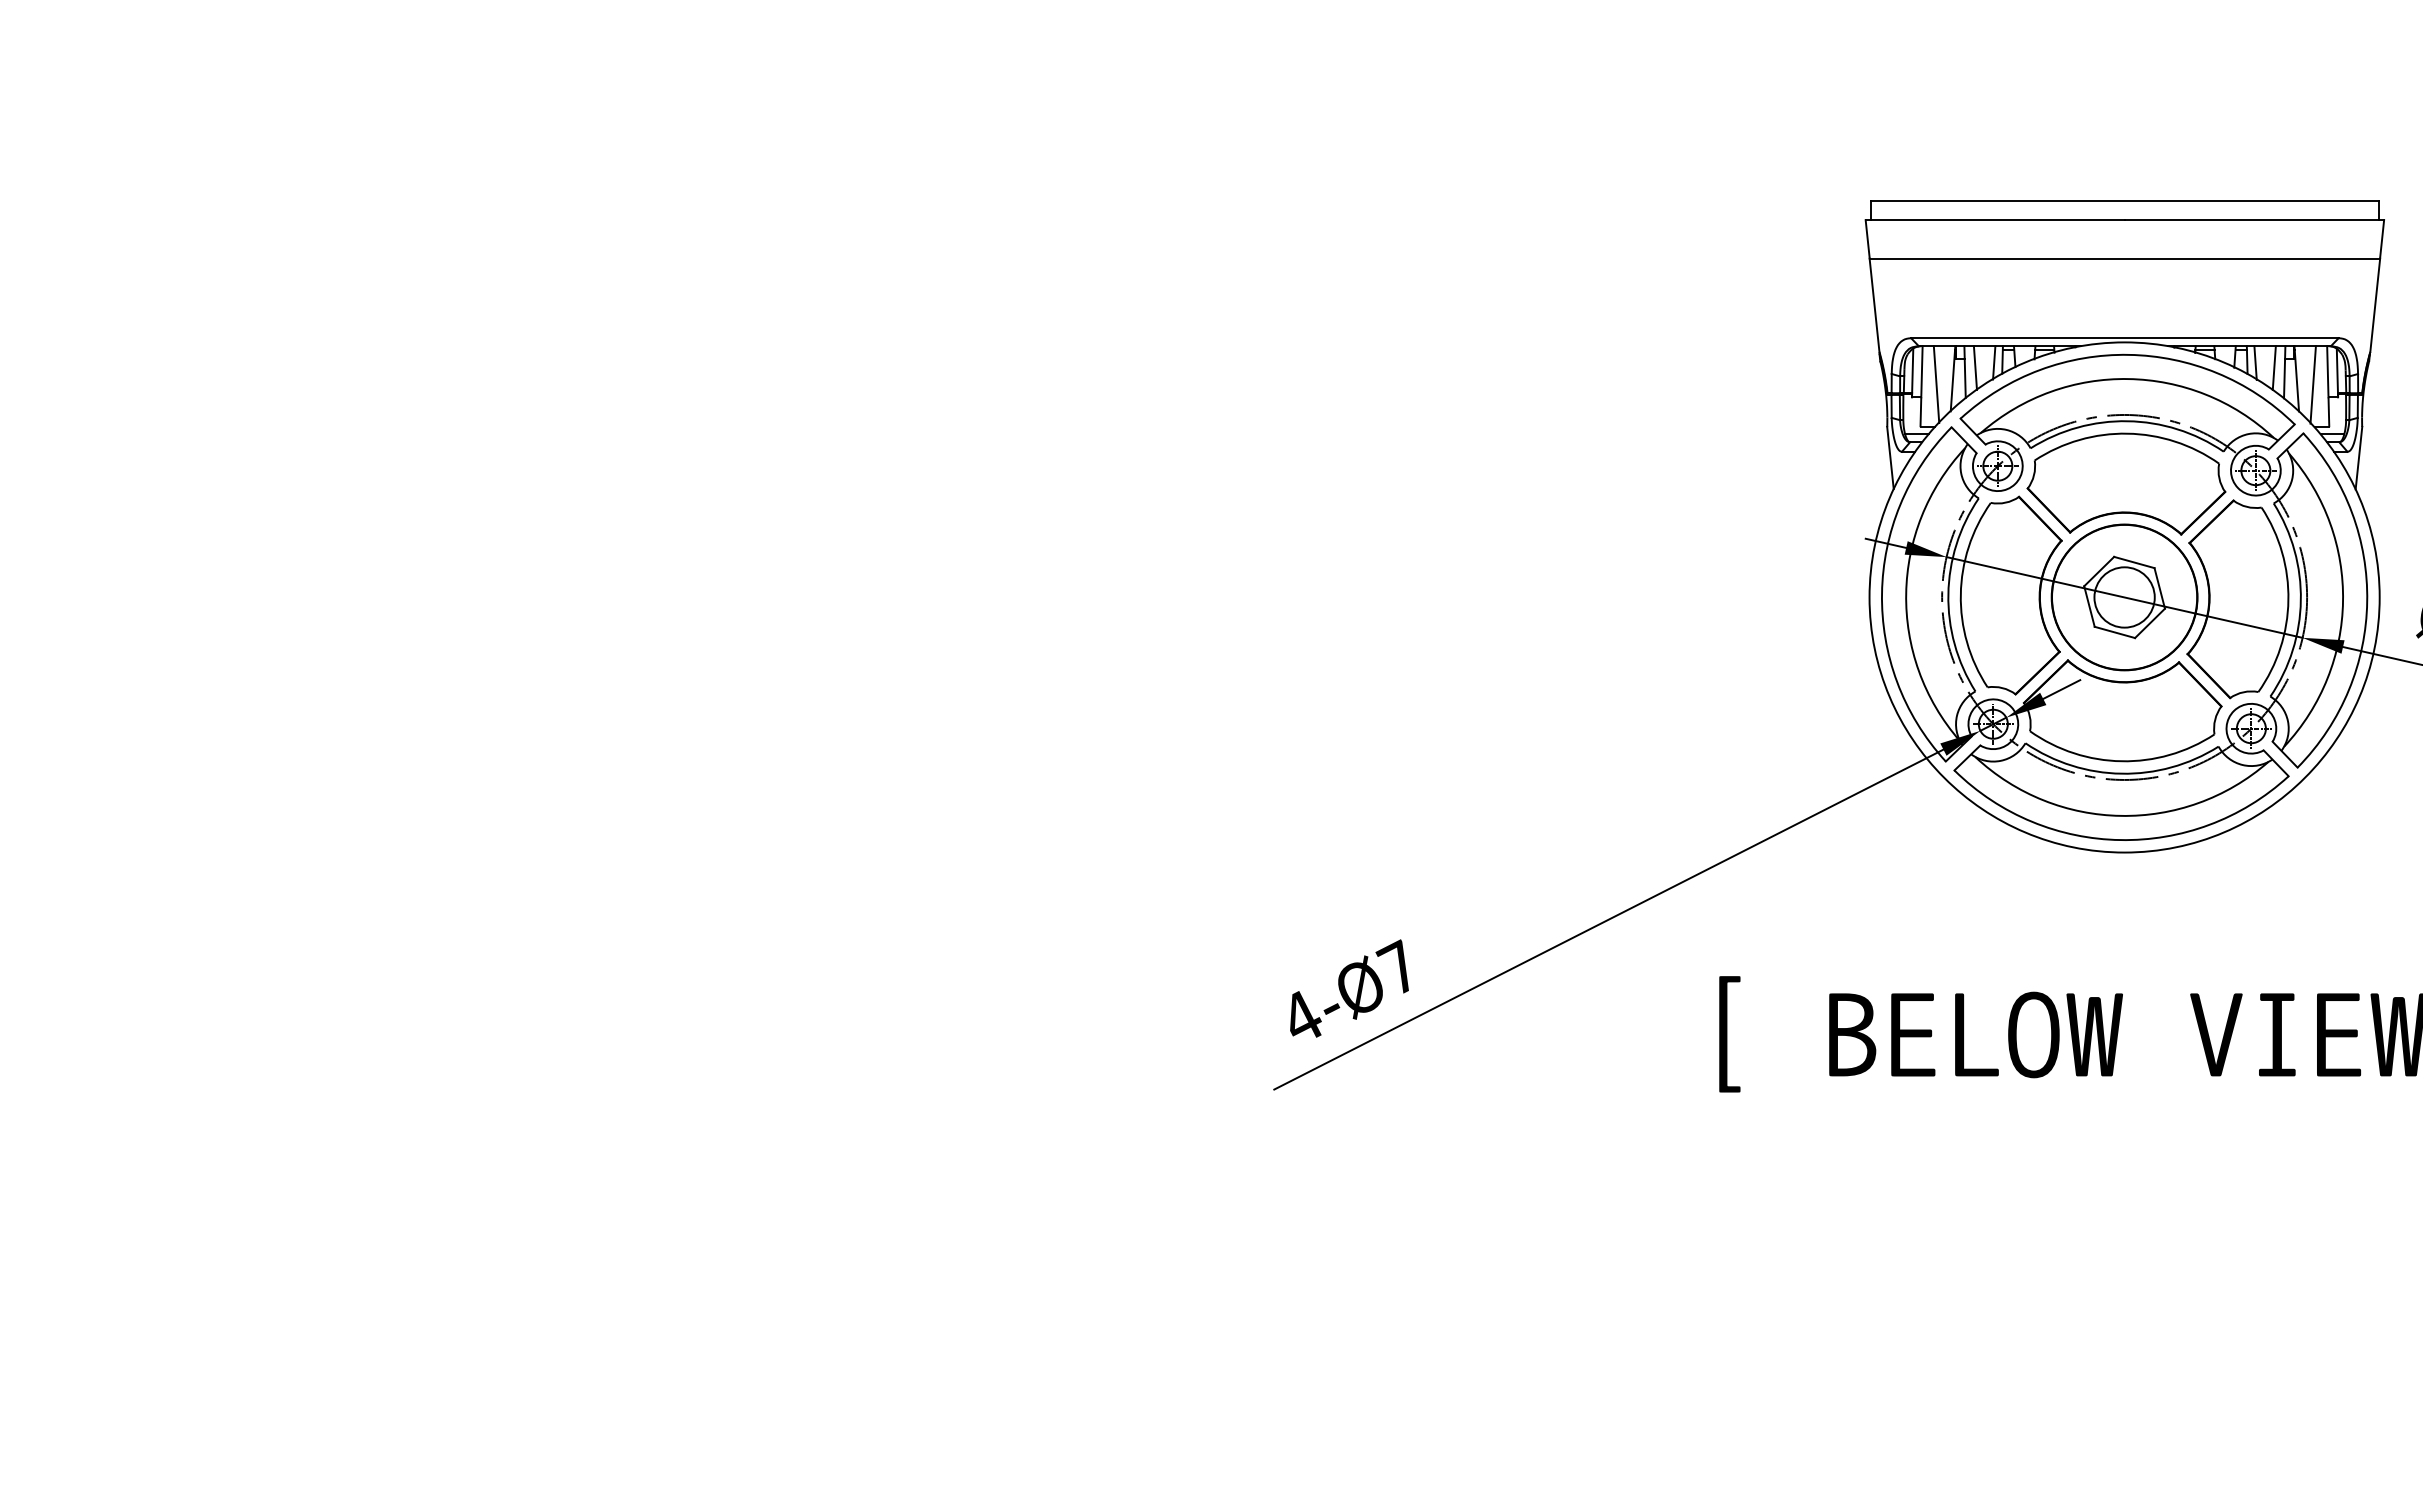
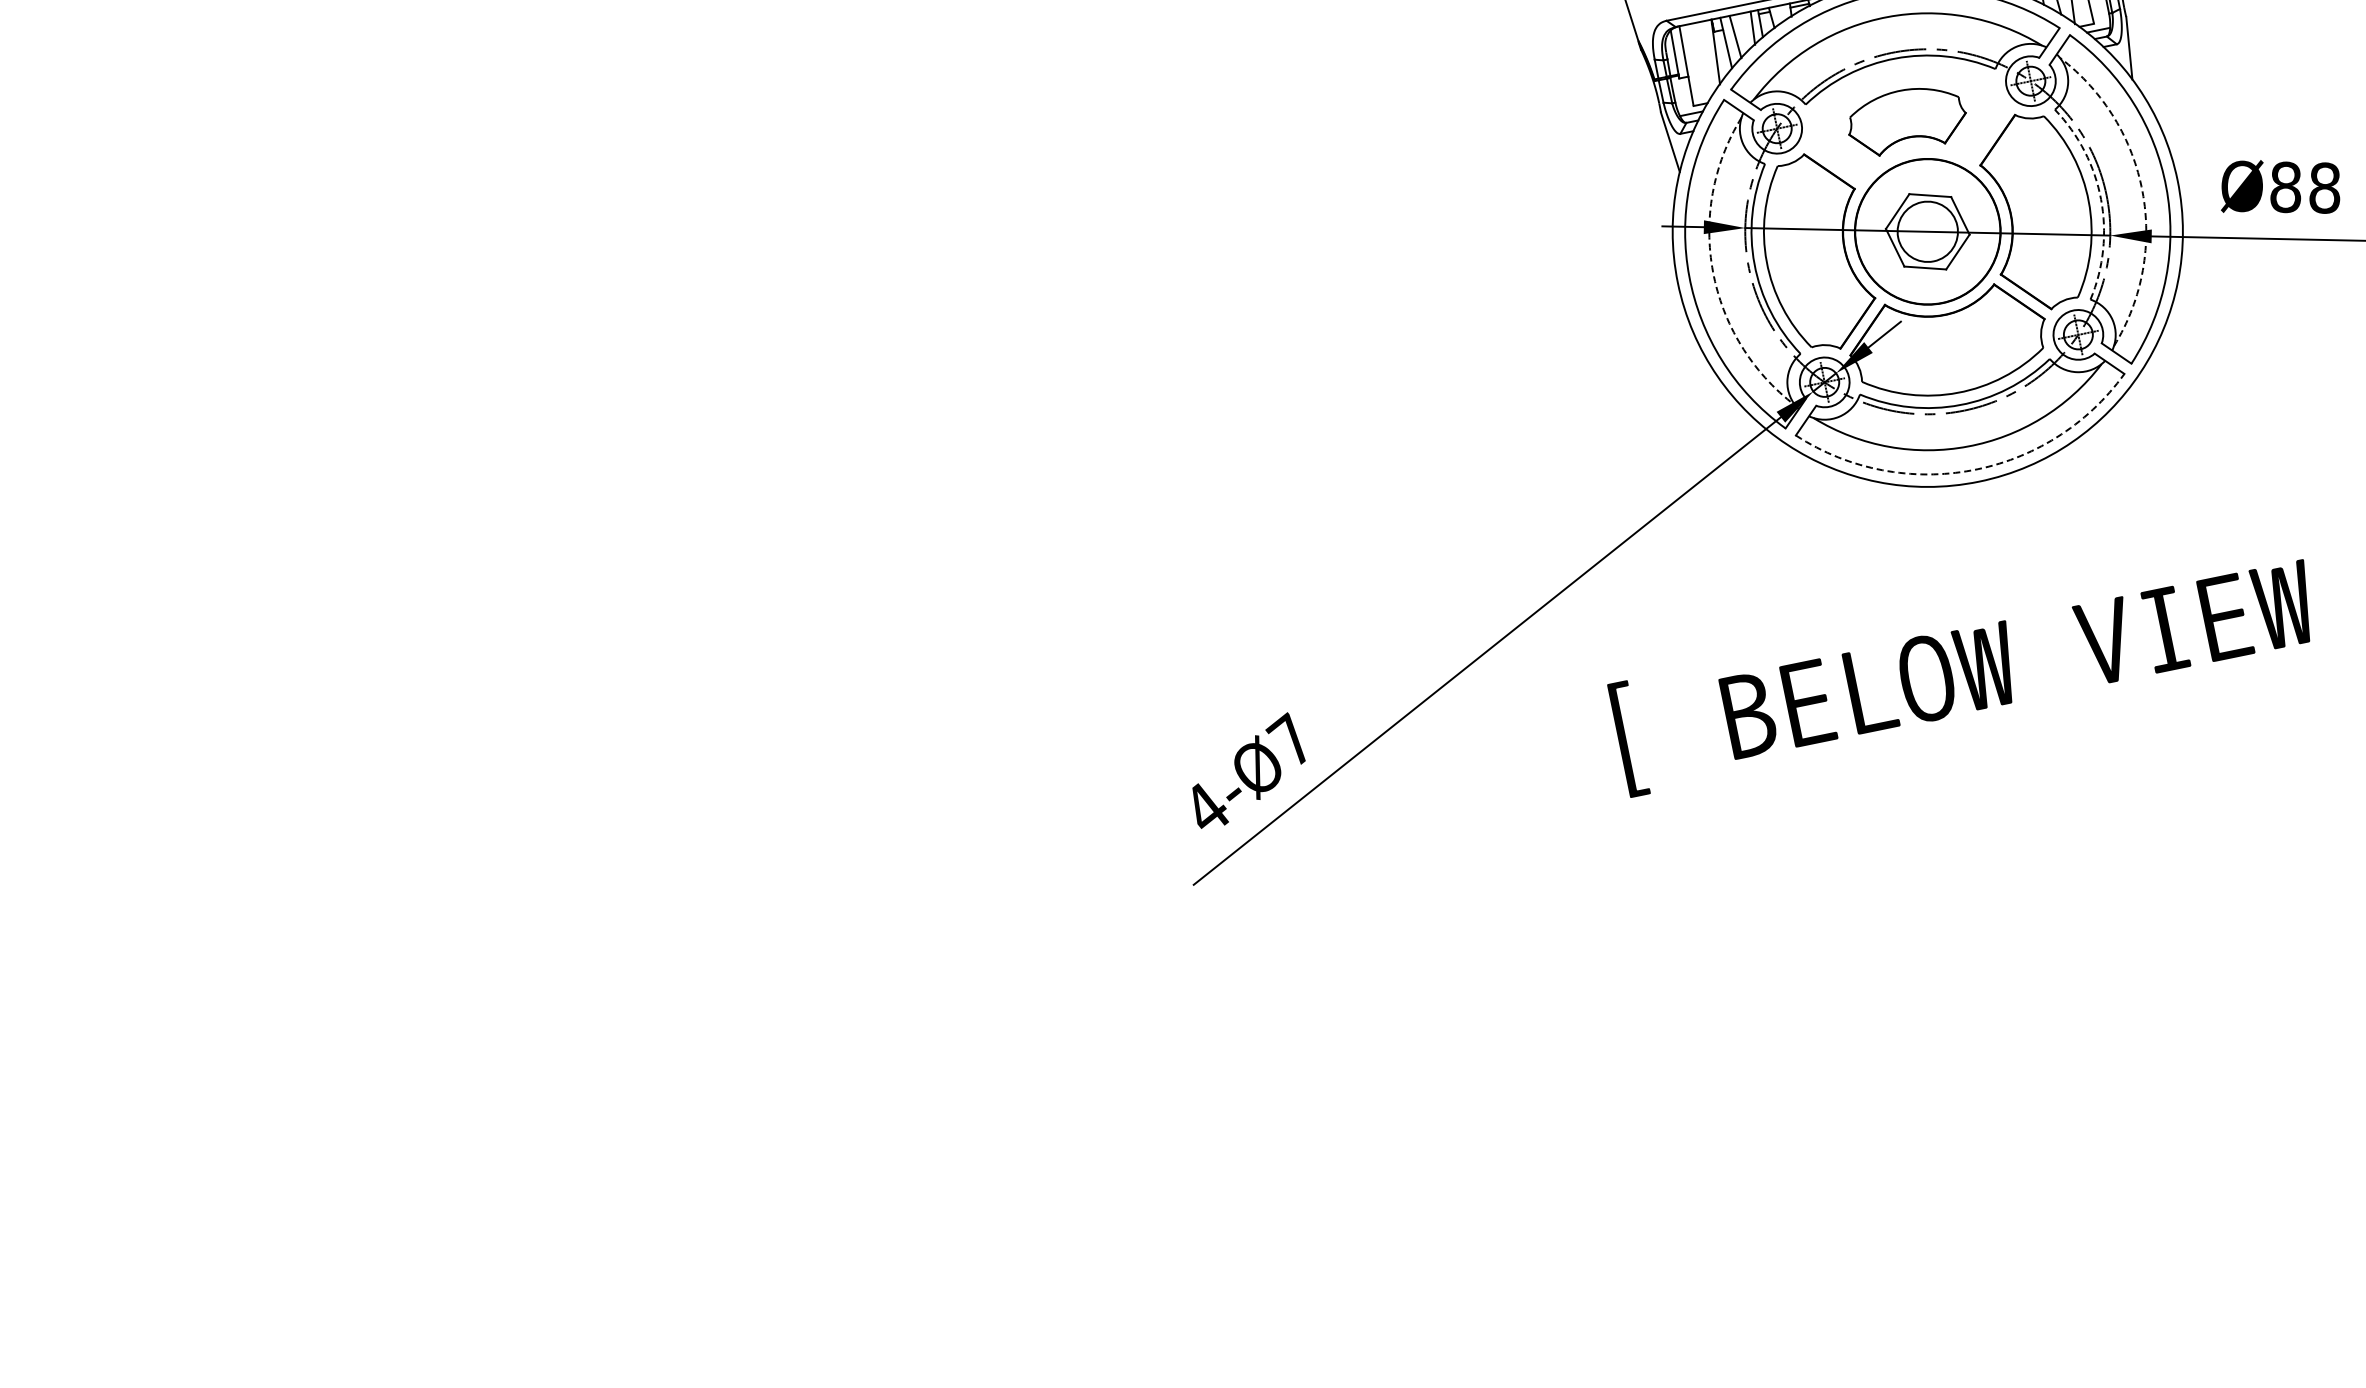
line: (1936, 384) -> (1700, 61), removed
part: (2126, 483) -> (1906, 119), size x0.6
arc: (1906, 593) -> (1713, 271), solid -> dashed
arc: (2300, 600) -> (2100, 199), solid -> dashed
arc: (2343, 601) -> (2143, 191), solid -> dashed
arc: (2120, 840) -> (1972, 470), solid -> dashed

